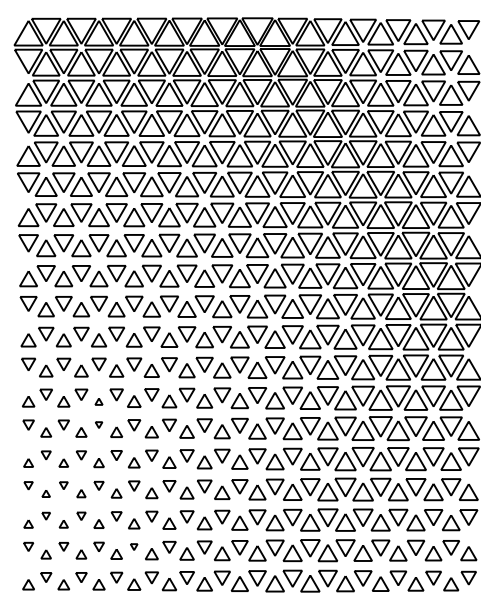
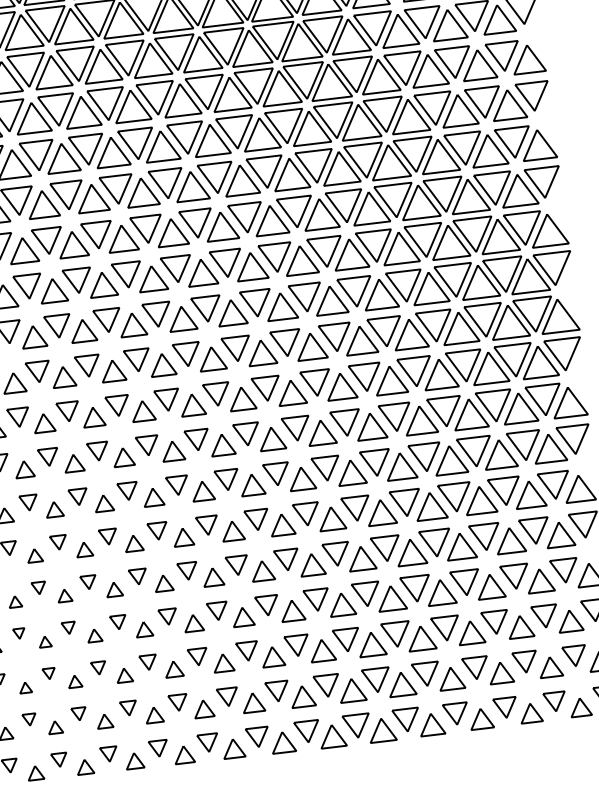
part: (98, 401) -> (53, 509), size x1.67
part: (98, 424) -> (57, 541), size x1.67
part: (133, 546) -> (127, 707), size x1.67

